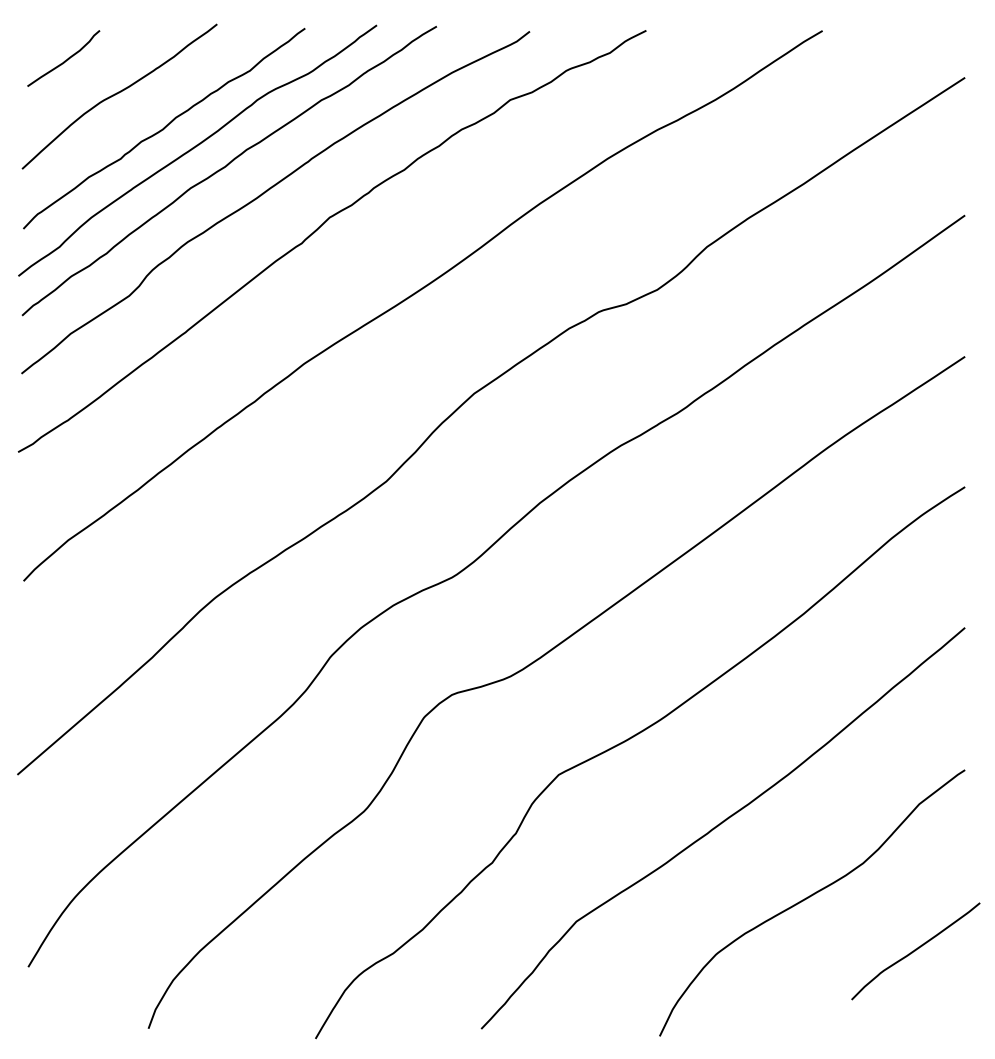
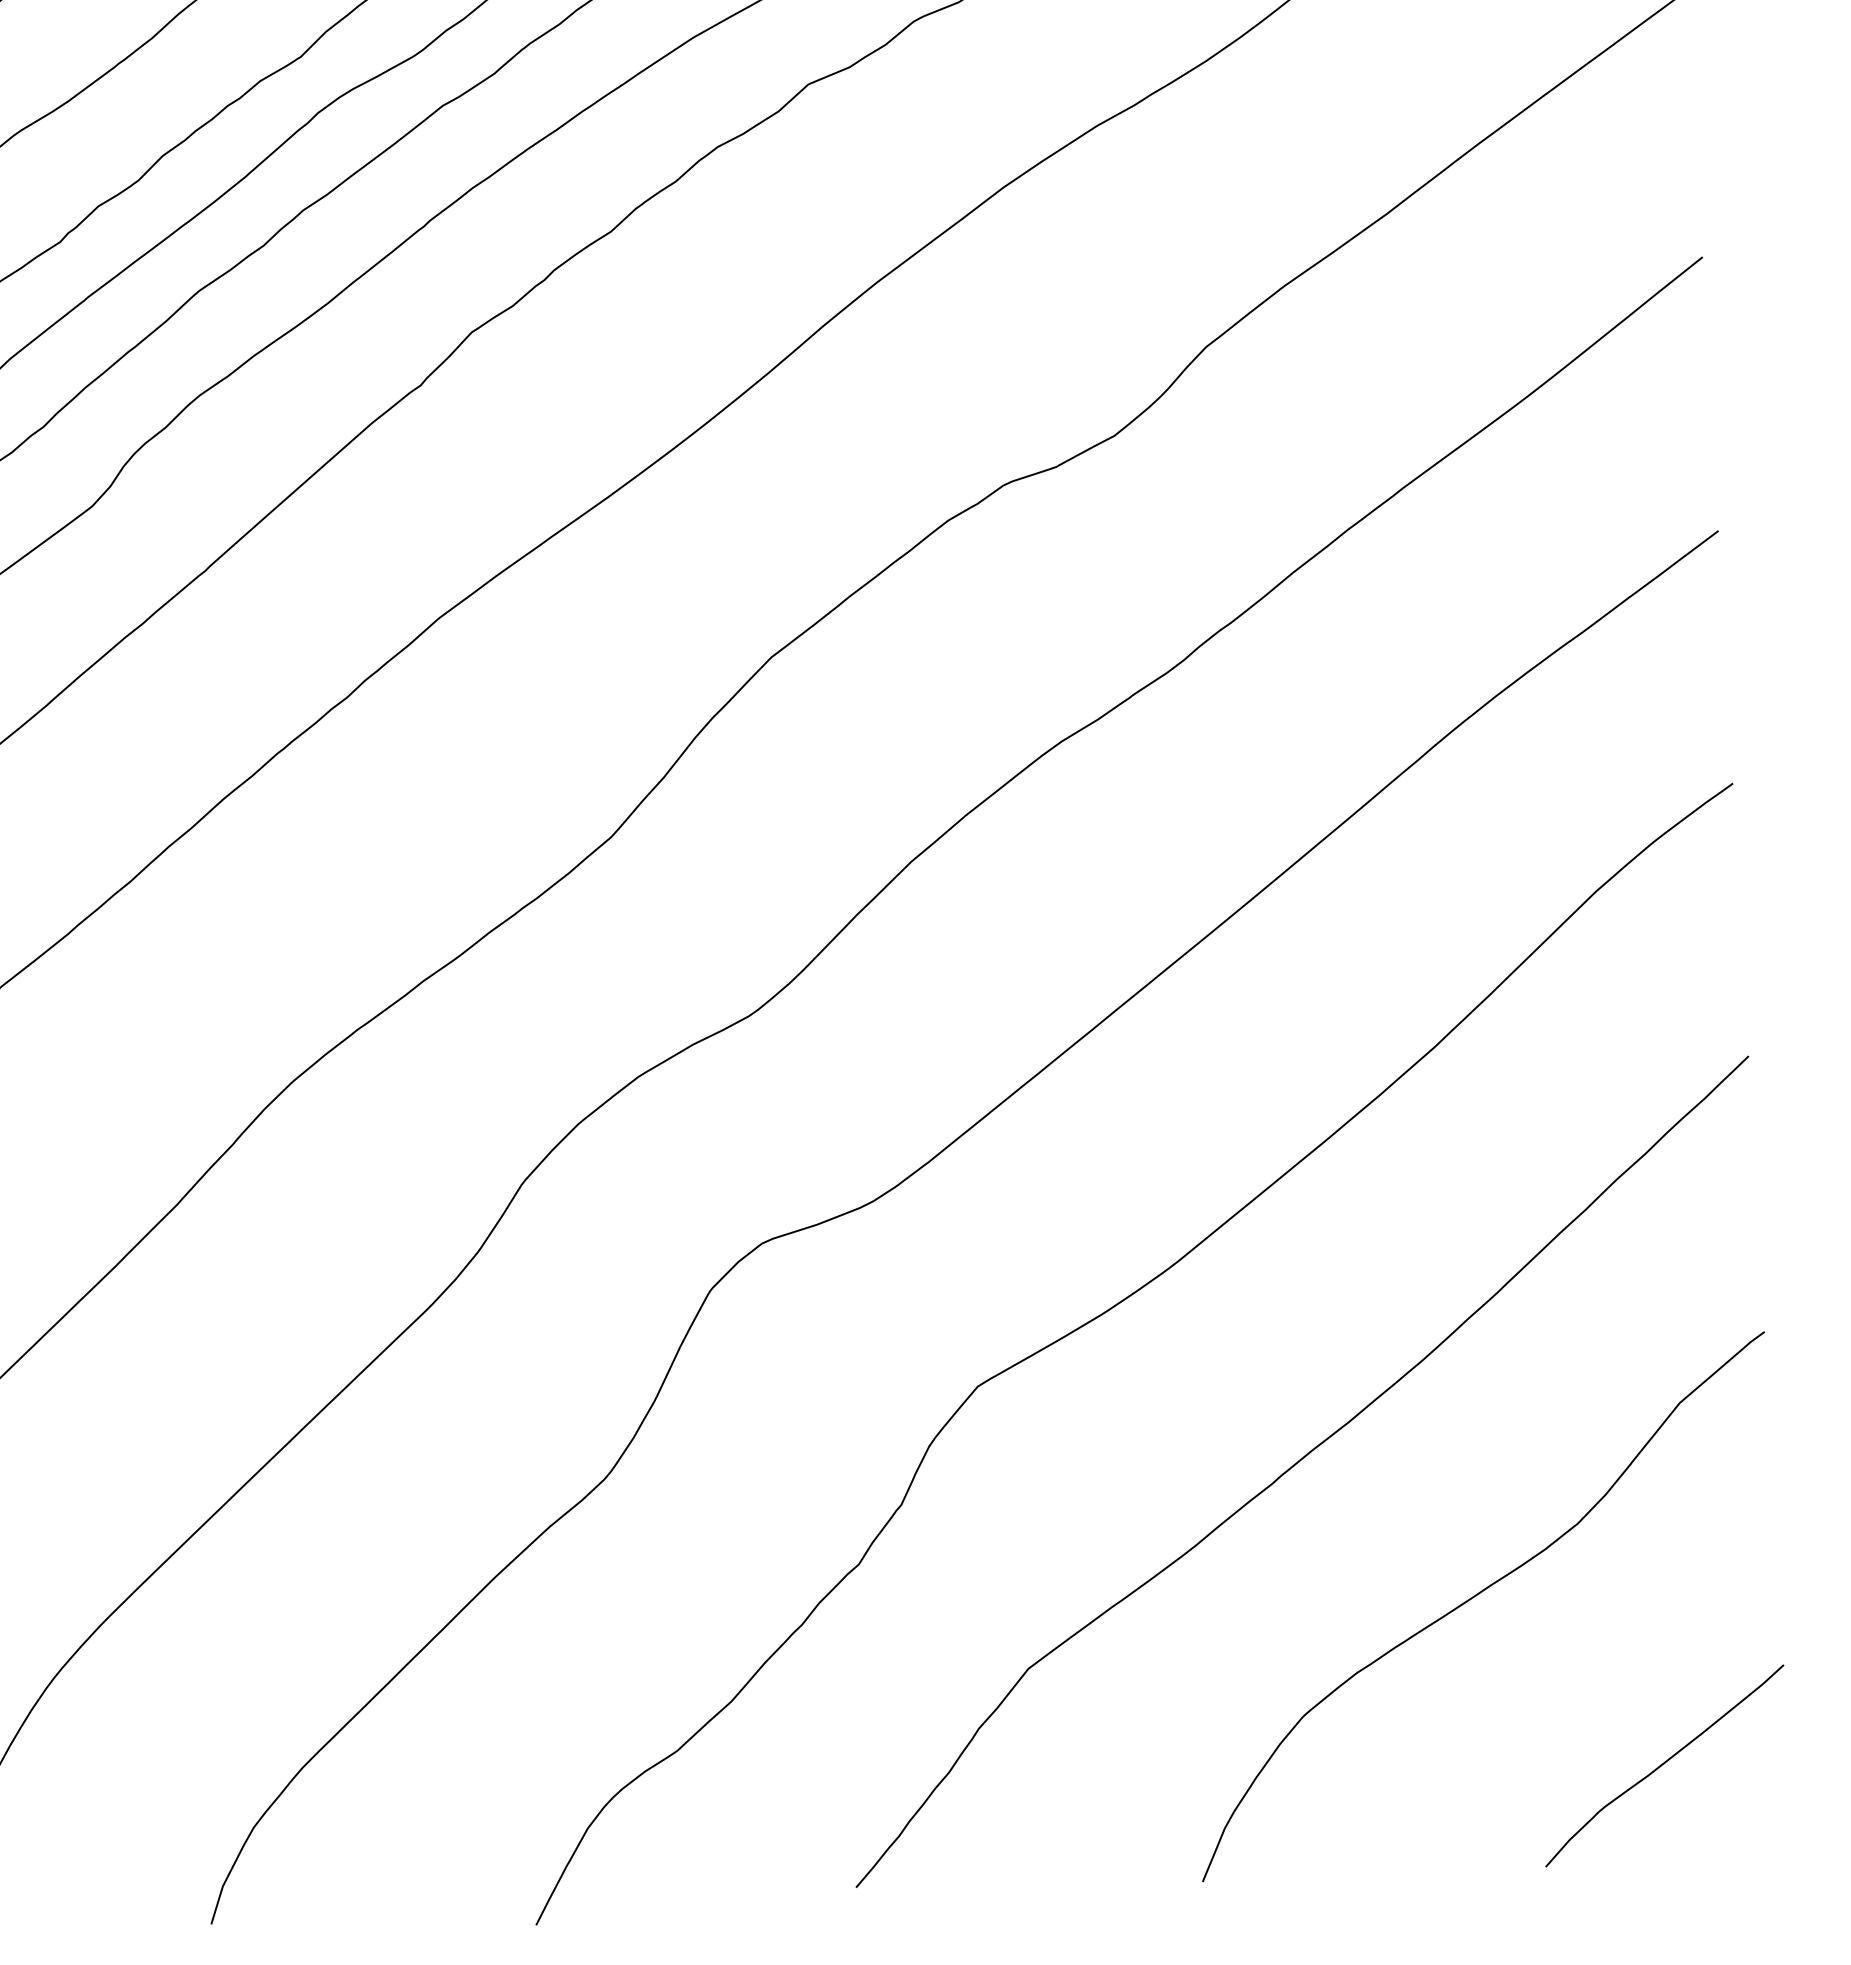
curve: (915, 951) -> (1664, 1766), moved

